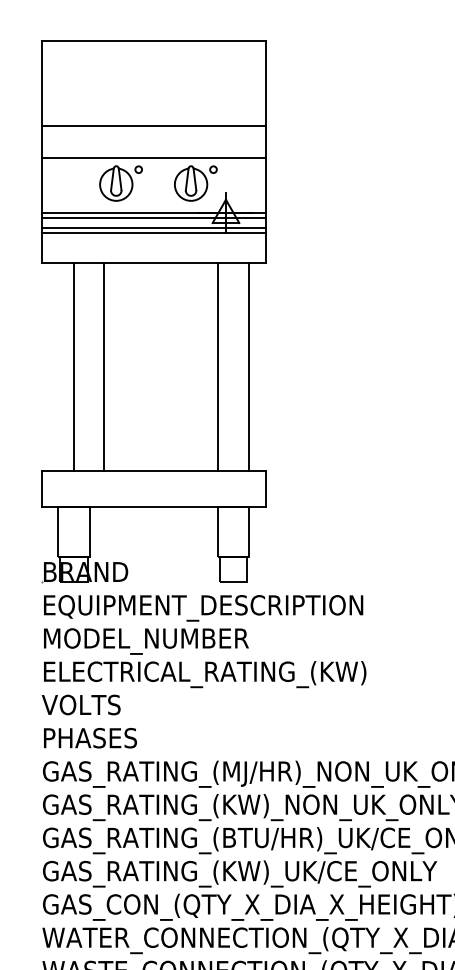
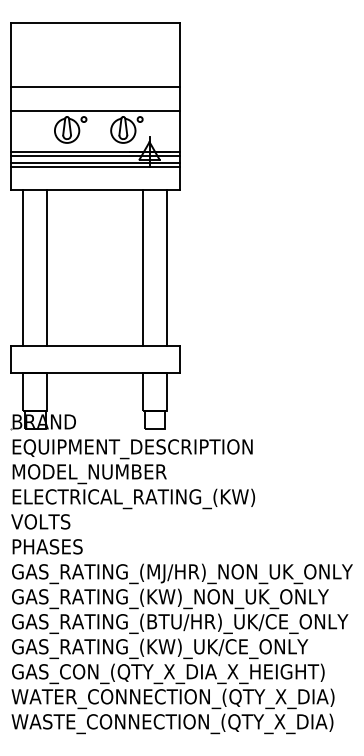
line: (74, 366) -> (23, 267), moved
line: (104, 366) -> (47, 267), moved

